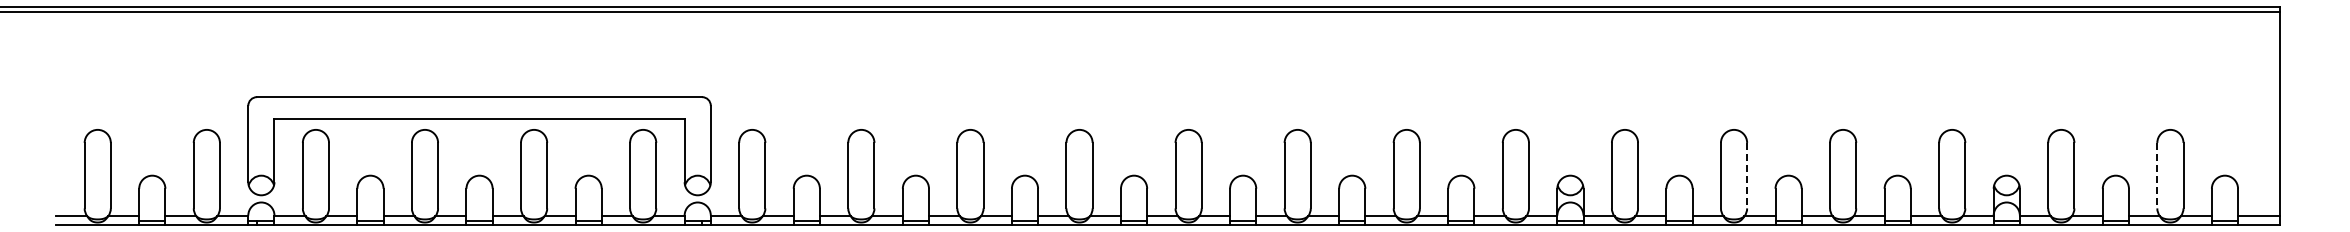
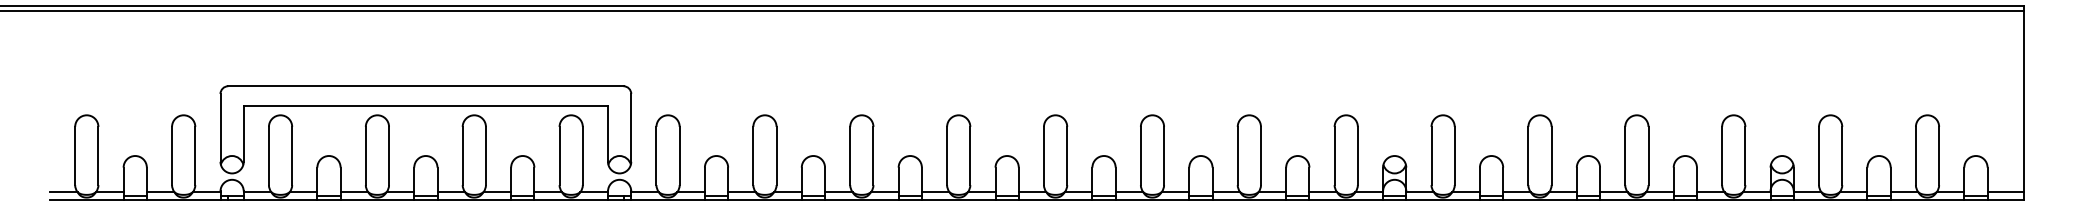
line: (1747, 175) -> (1551, 155), dashed -> solid
line: (2157, 175) -> (1916, 155), dashed -> solid

